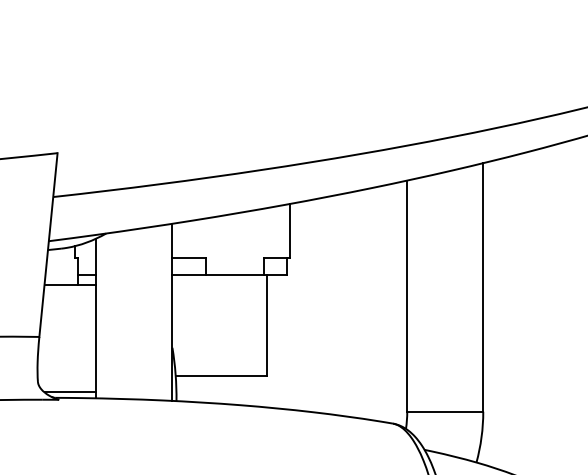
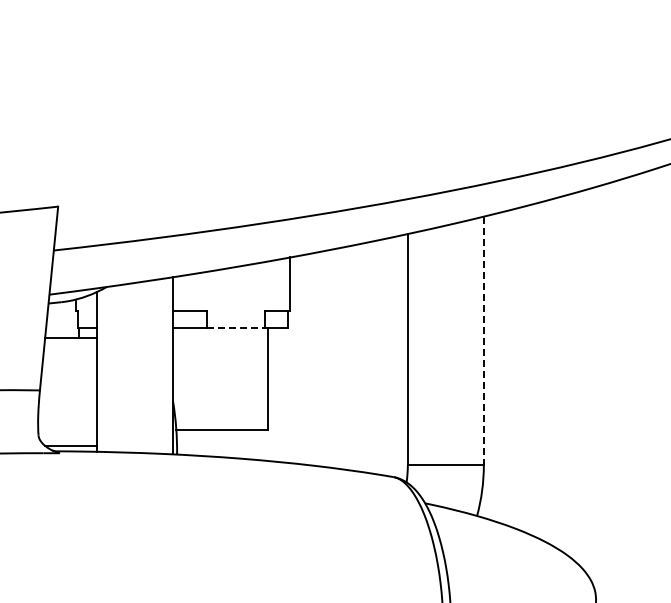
line: (235, 275) -> (236, 328), solid -> dashed
line: (482, 288) -> (483, 341), solid -> dashed

